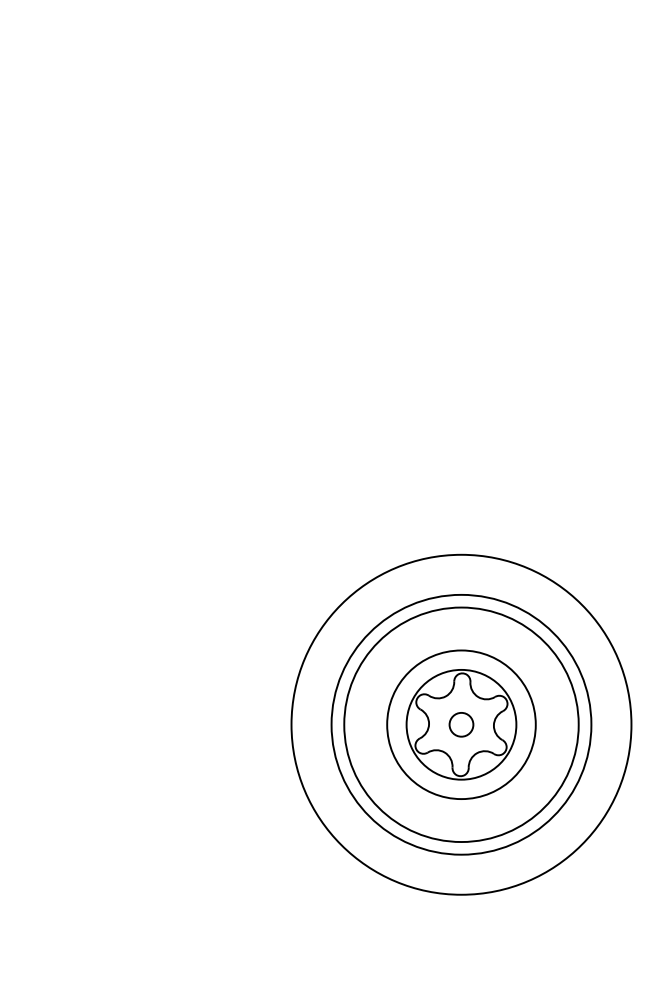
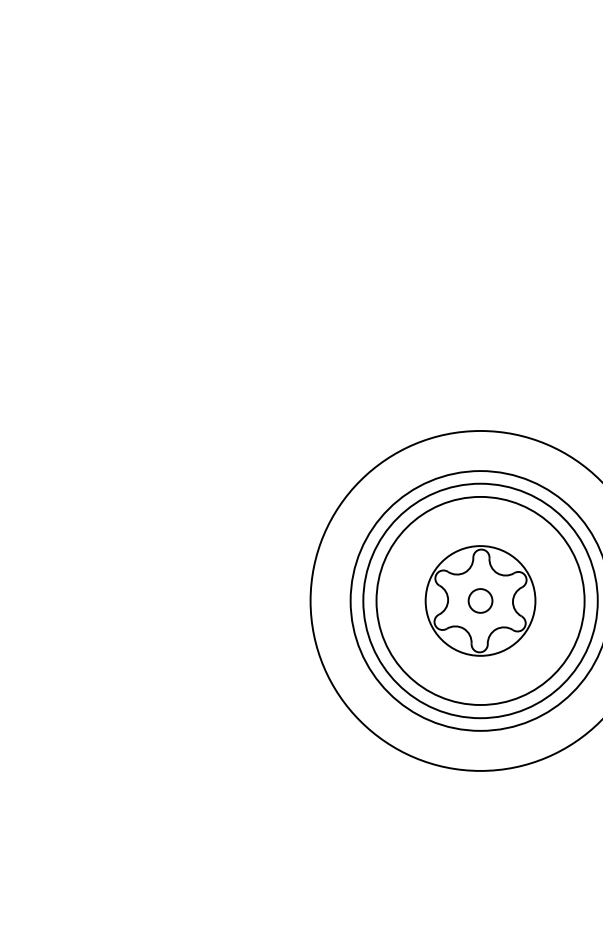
circle: (461, 724) -> (480, 600), size x1.4

